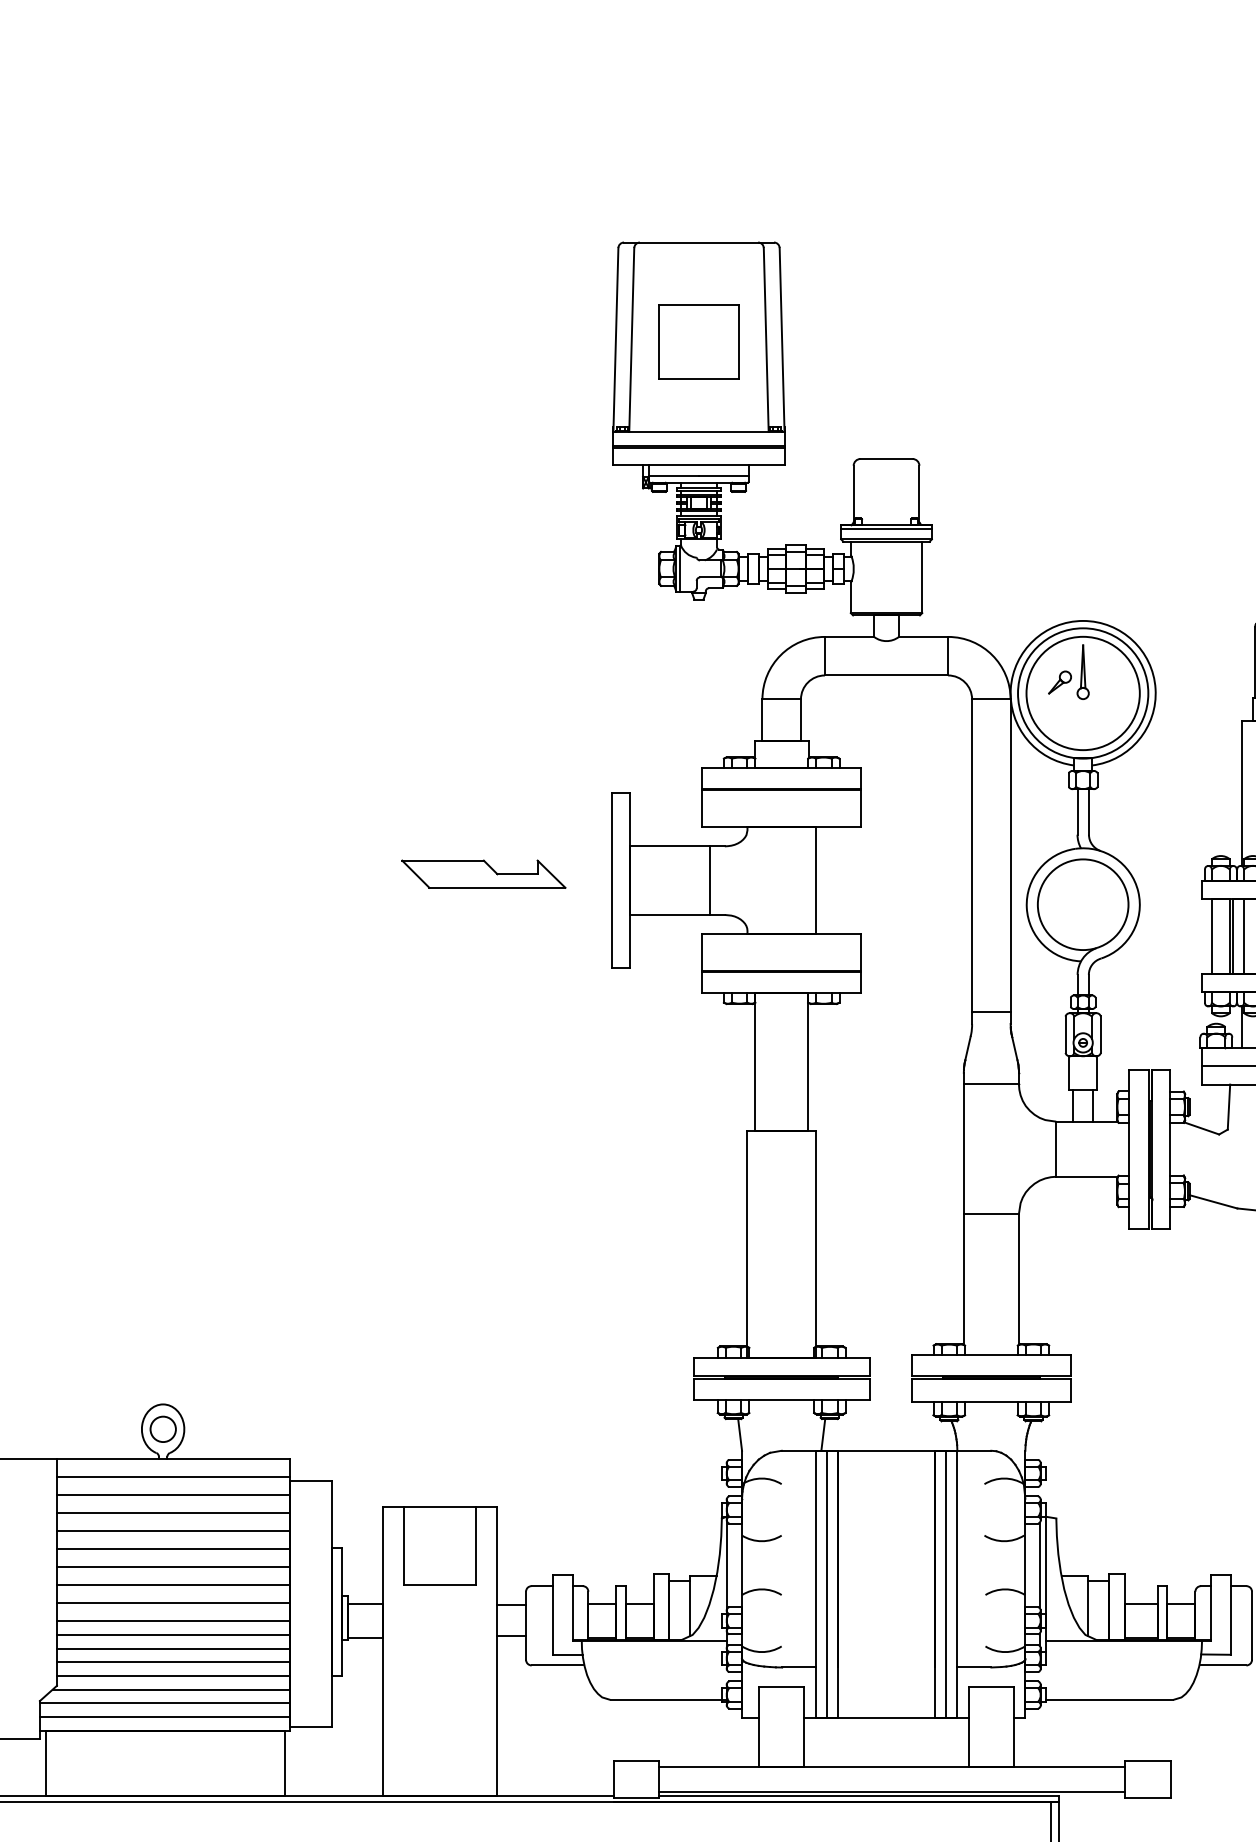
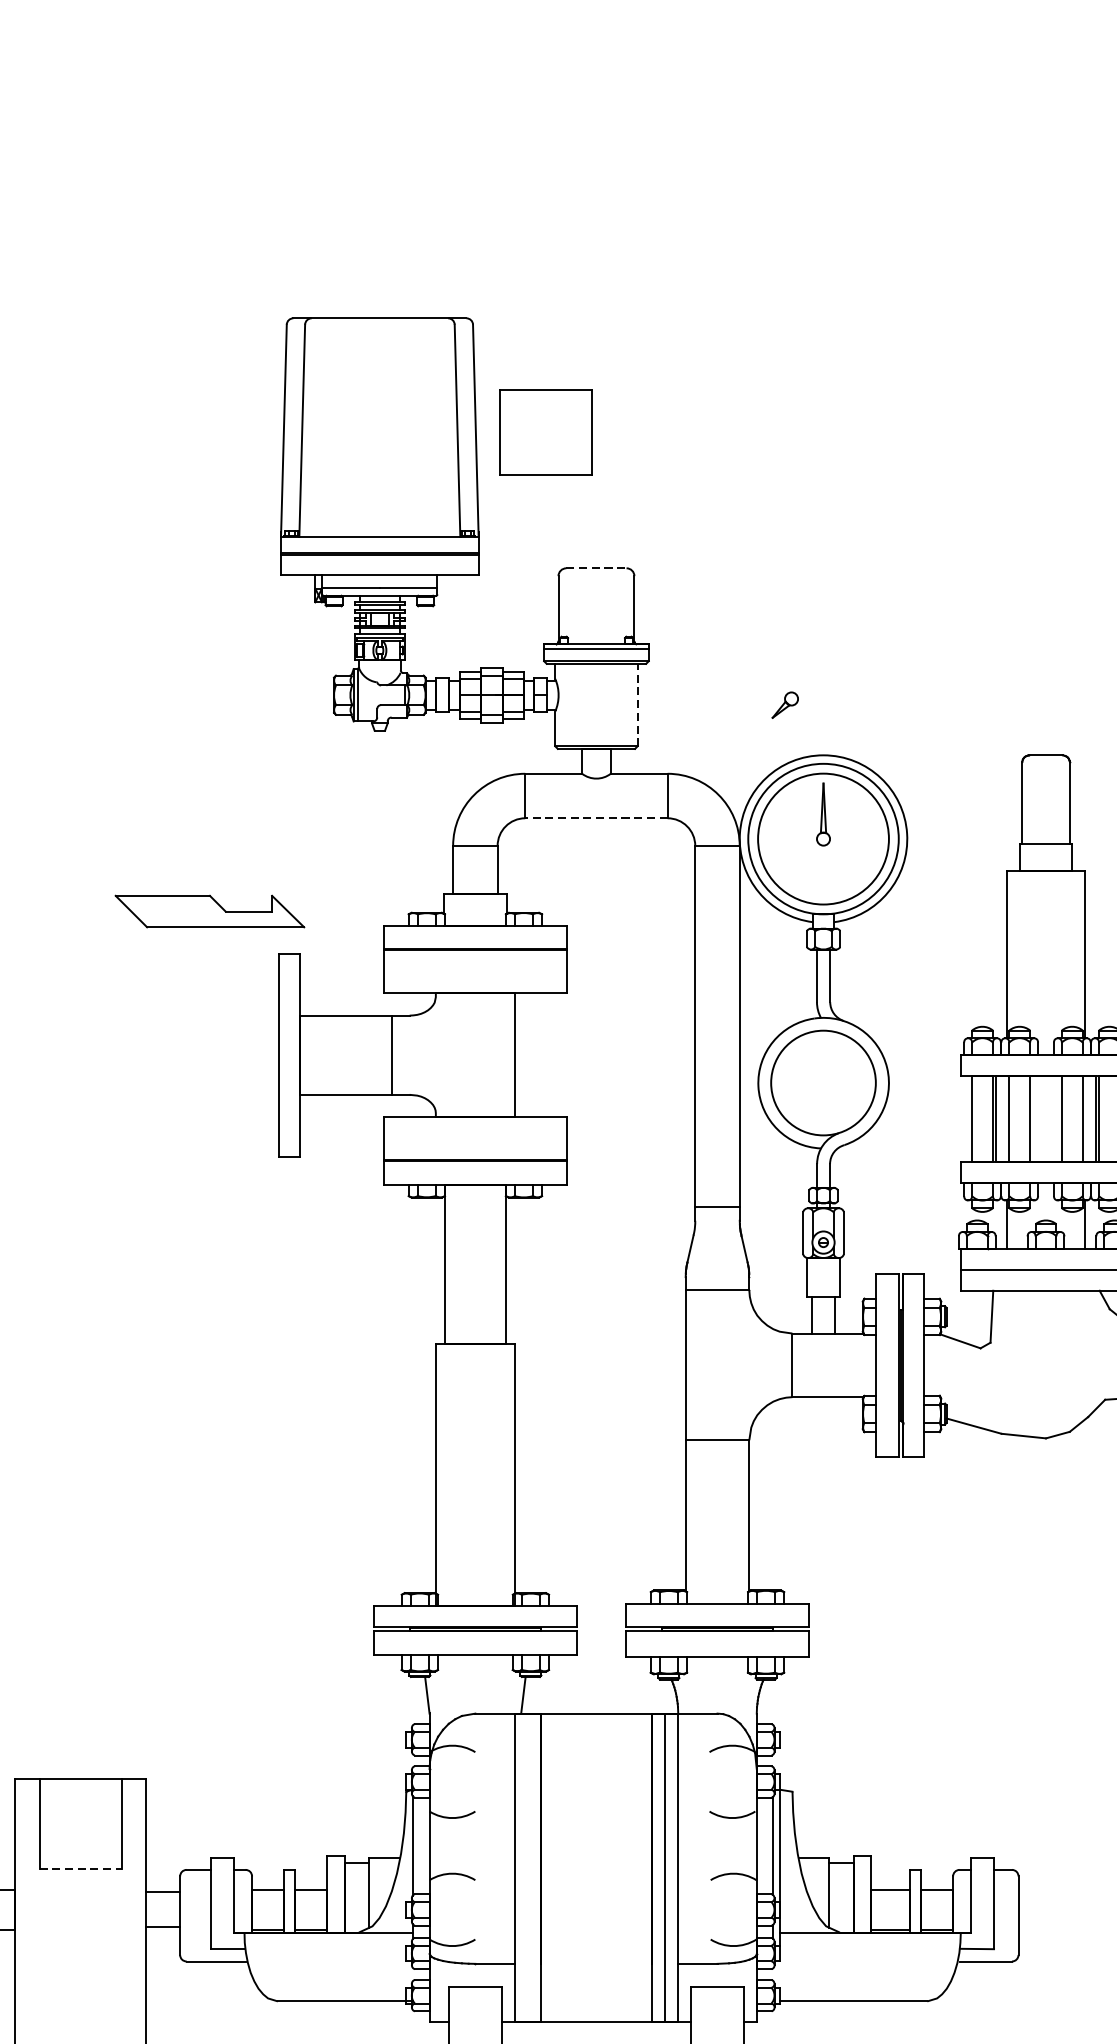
part: (698, 341) -> (545, 432), moved
line: (887, 459) -> (597, 568), solid -> dashed
line: (922, 577) -> (637, 705), solid -> dashed
line: (886, 675) -> (596, 818), solid -> dashed
part: (1059, 682) -> (784, 705), moved
part: (483, 873) -> (209, 910), moved
line: (827, 1583) -> (528, 1866), removed
line: (440, 1585) -> (81, 1869), solid -> dashed

